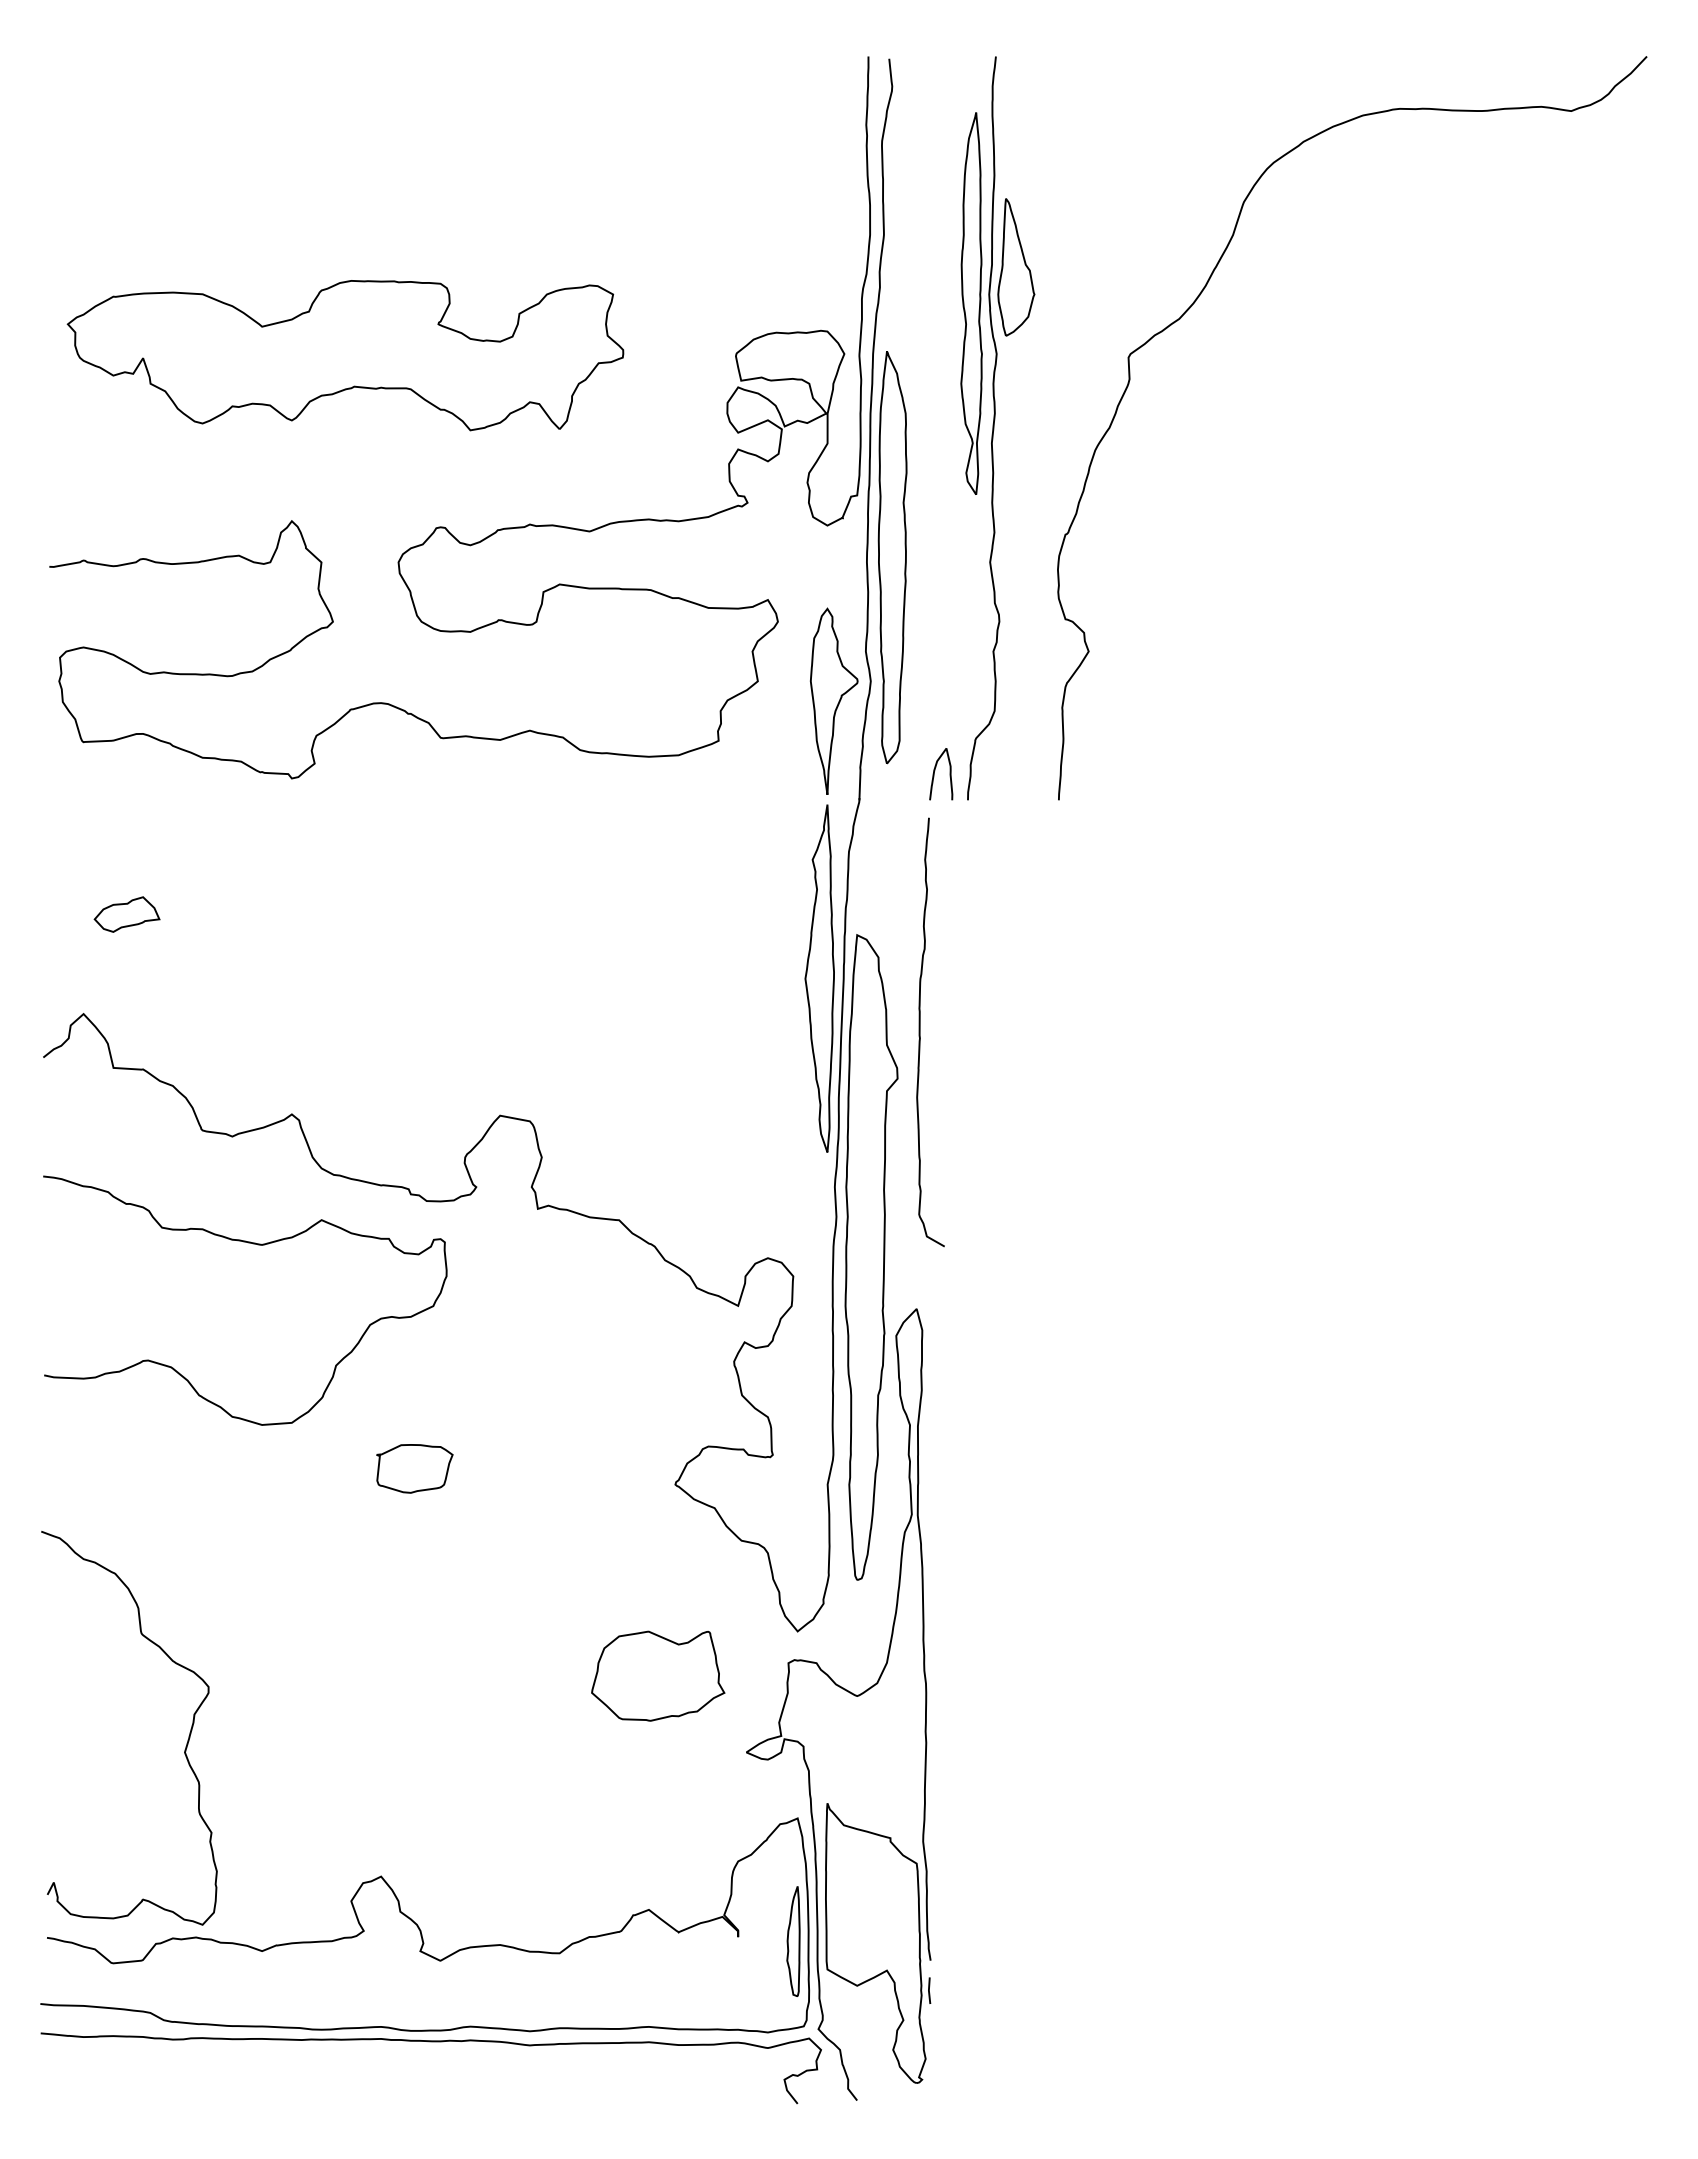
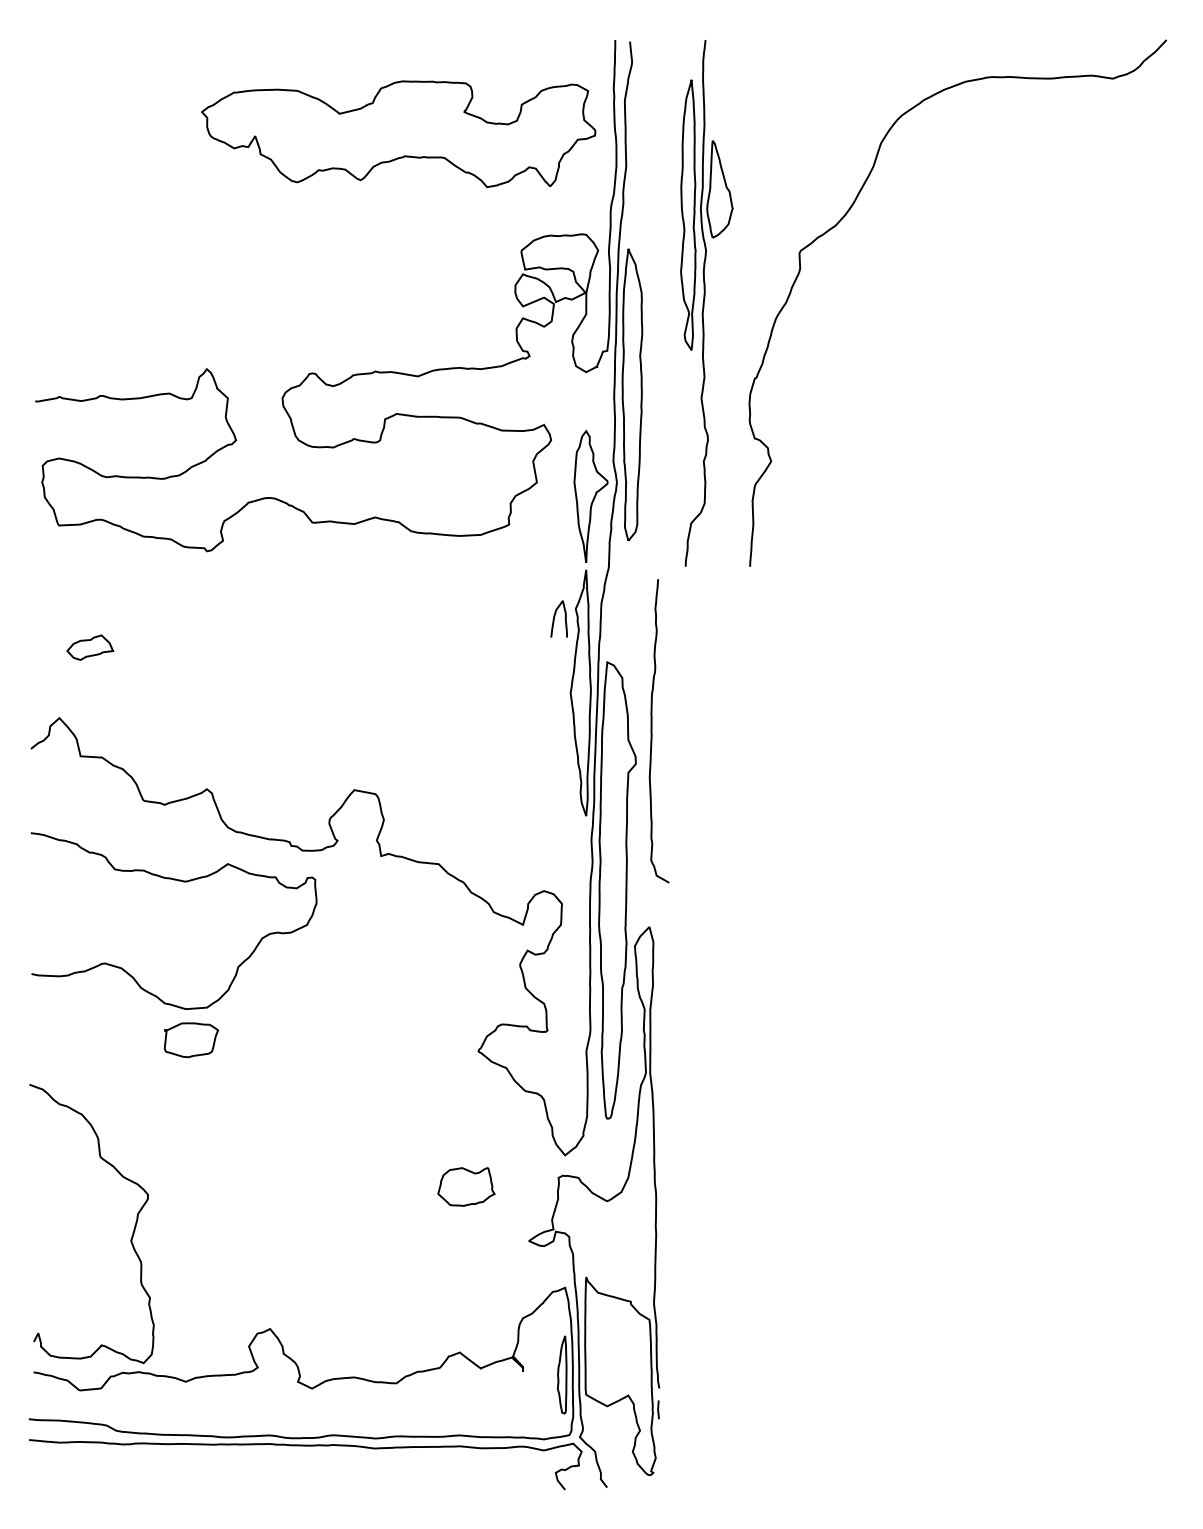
part: (345, 355) -> (398, 134), moved
curve: (934, 774) -> (554, 619), moved
part: (414, 1468) -> (191, 1039), moved
part: (658, 1675) -> (466, 1186), size x0.6

